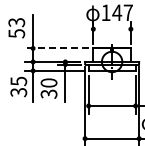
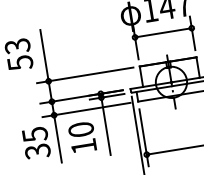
line: (111, 29) -> (162, 33), added
line: (57, 48) -> (85, 75), dashed -> solid
text: (48, 93) -> (82, 145), 30 -> 10

